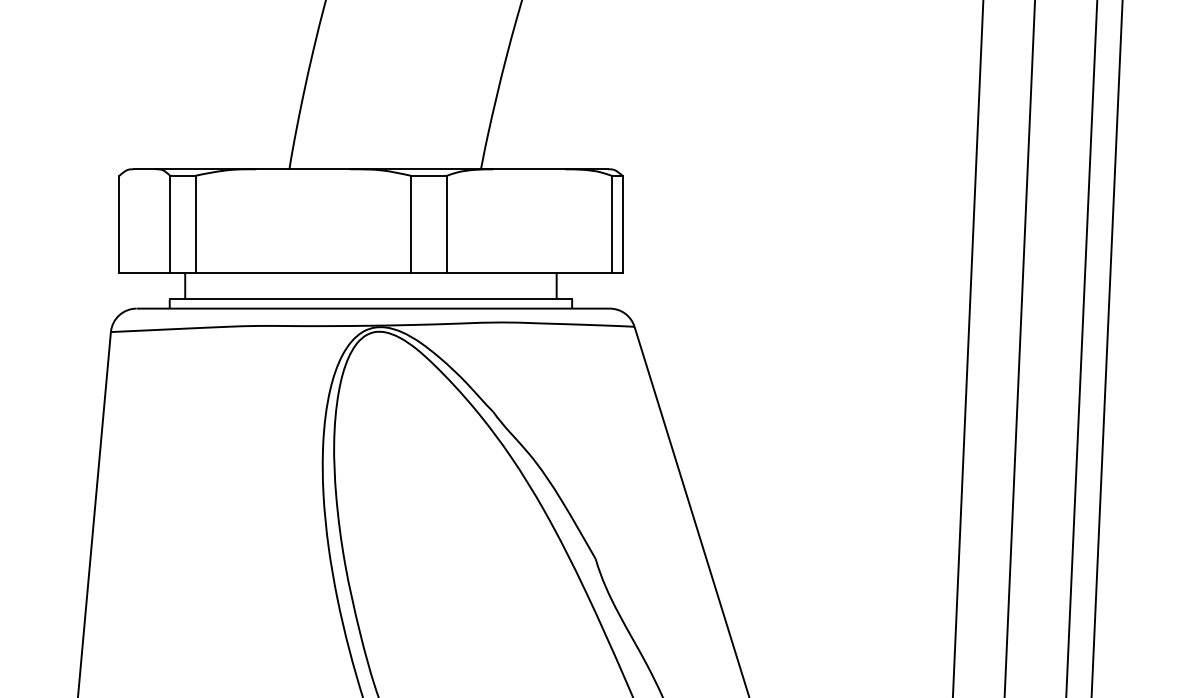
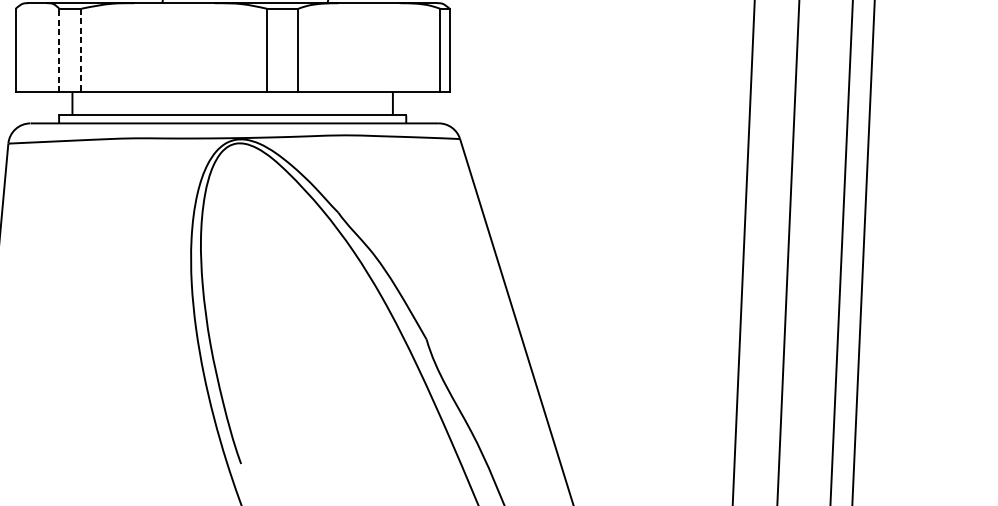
line: (170, 223) -> (59, 49), solid -> dashed
line: (195, 224) -> (81, 50), solid -> dashed

